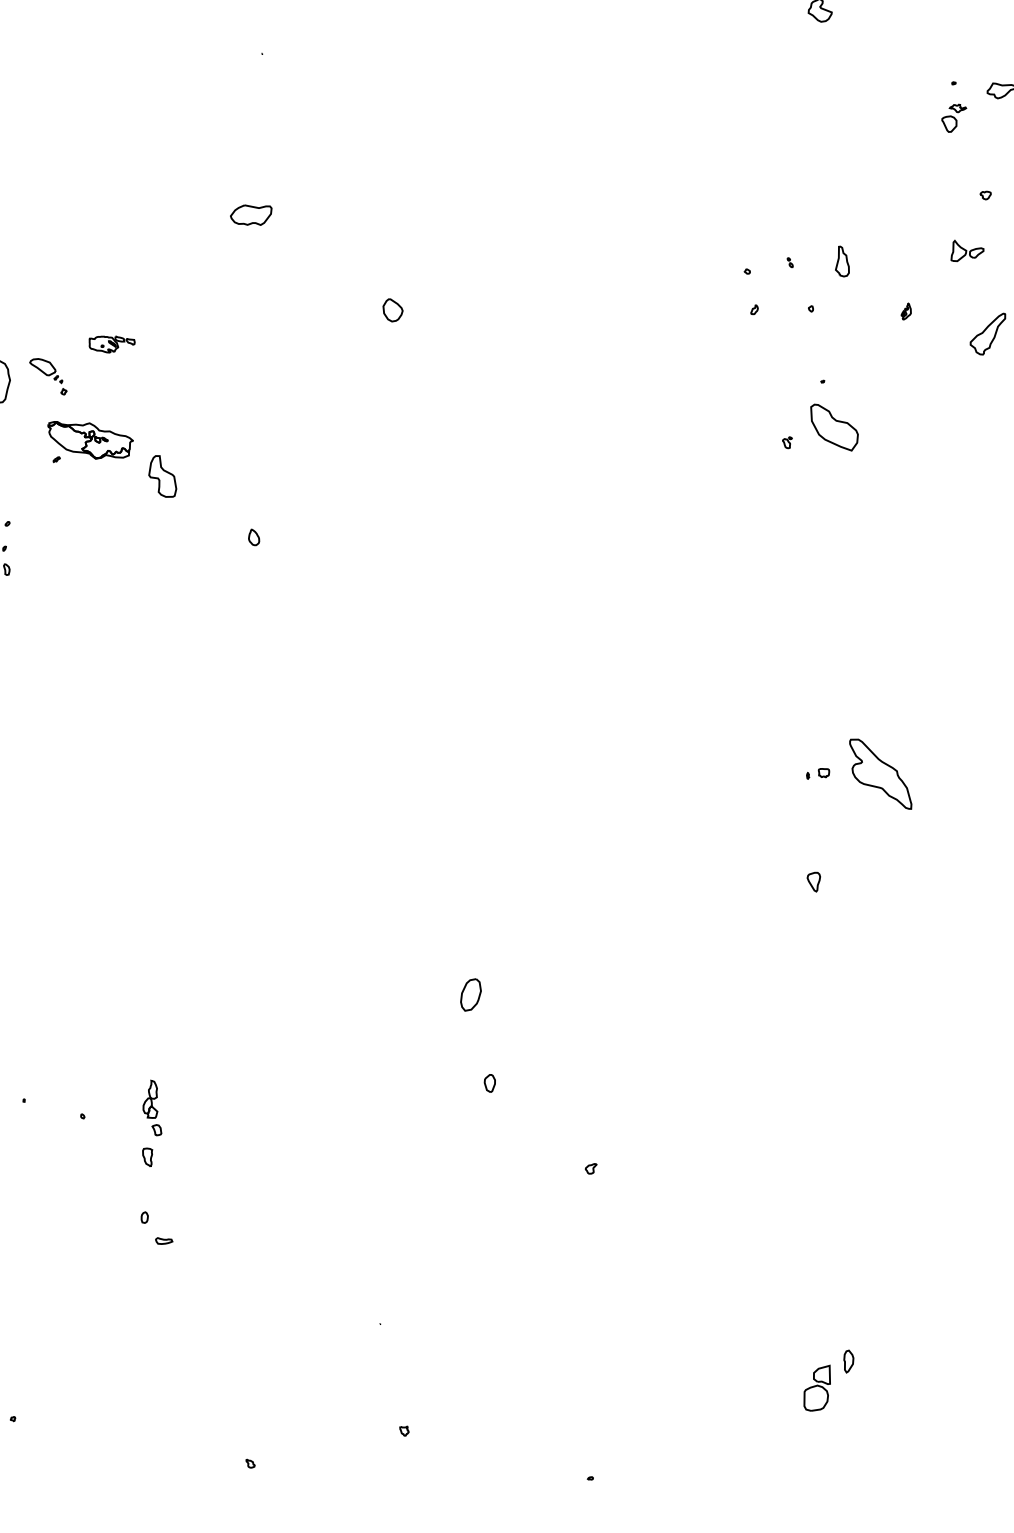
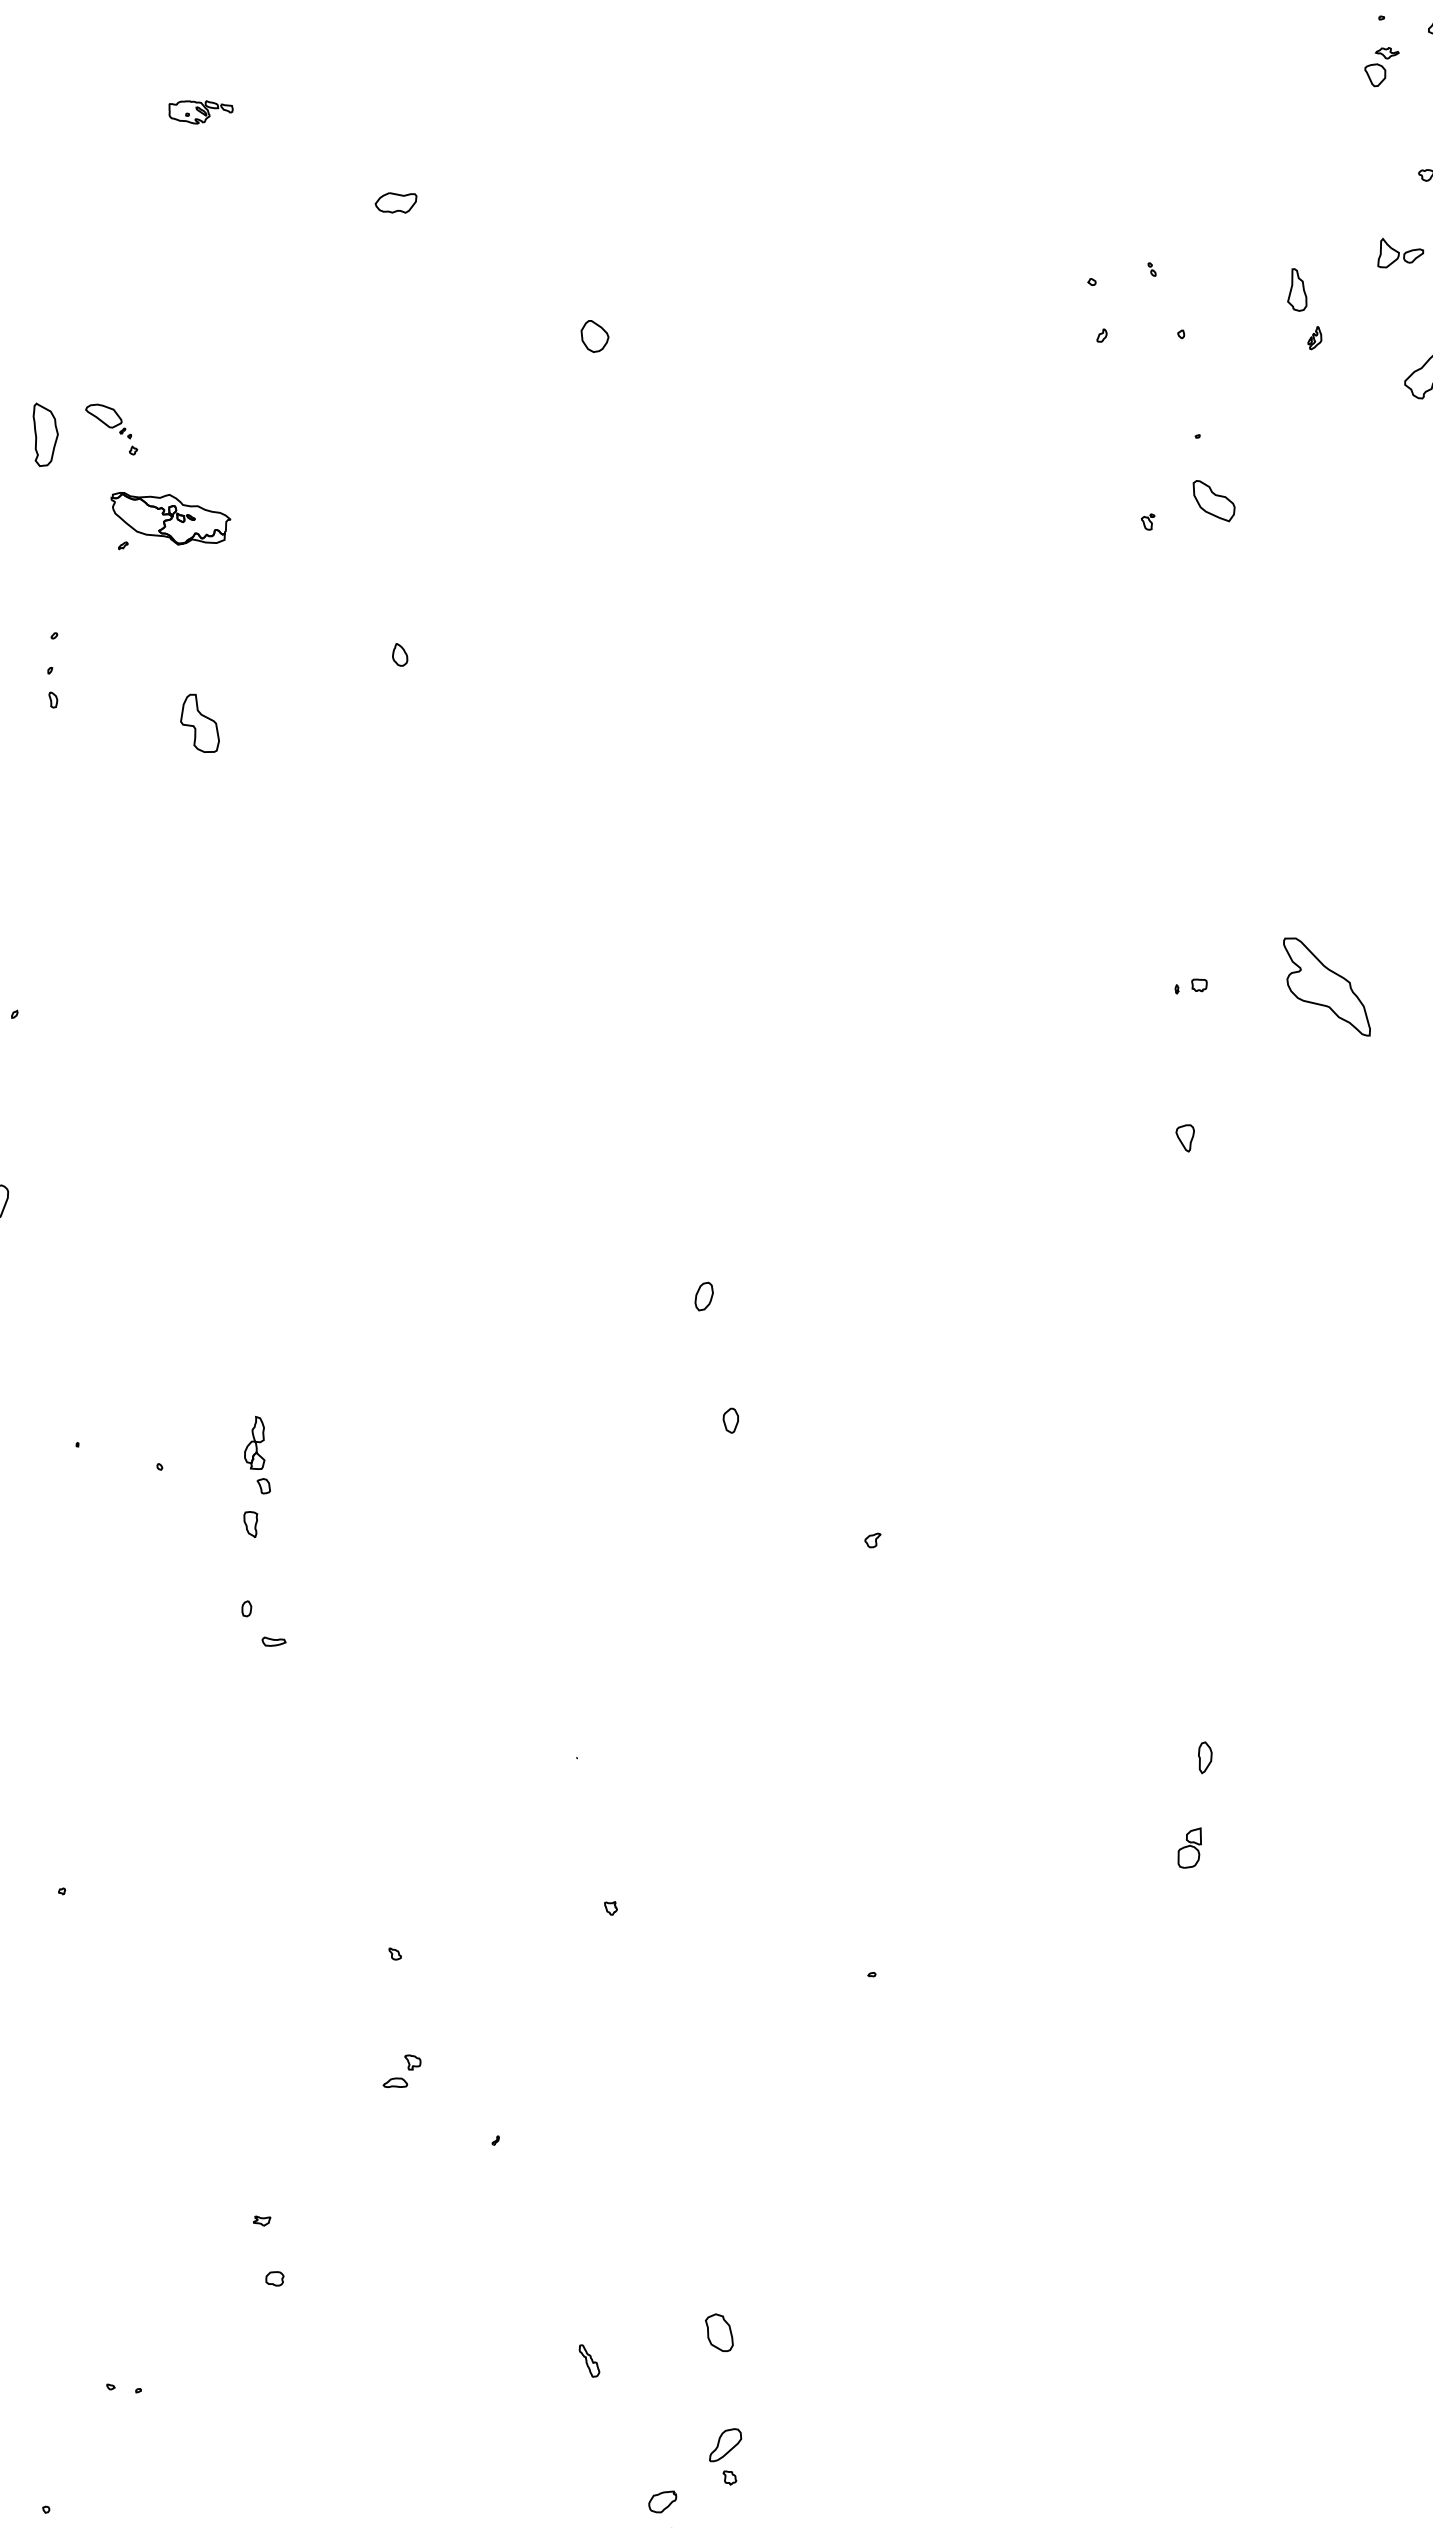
part: (250, 214) -> (395, 202), size x0.71
part: (842, 261) -> (1297, 289), moved
part: (111, 344) -> (200, 112), moved
part: (834, 428) -> (1213, 501), size x0.62
part: (162, 475) -> (199, 722), moved
part: (880, 773) -> (1326, 986), moved
part: (470, 994) -> (703, 1296), size x0.62
part: (848, 1361) -> (1205, 1757), moved
part: (816, 1387) -> (1189, 1847), size x0.62

